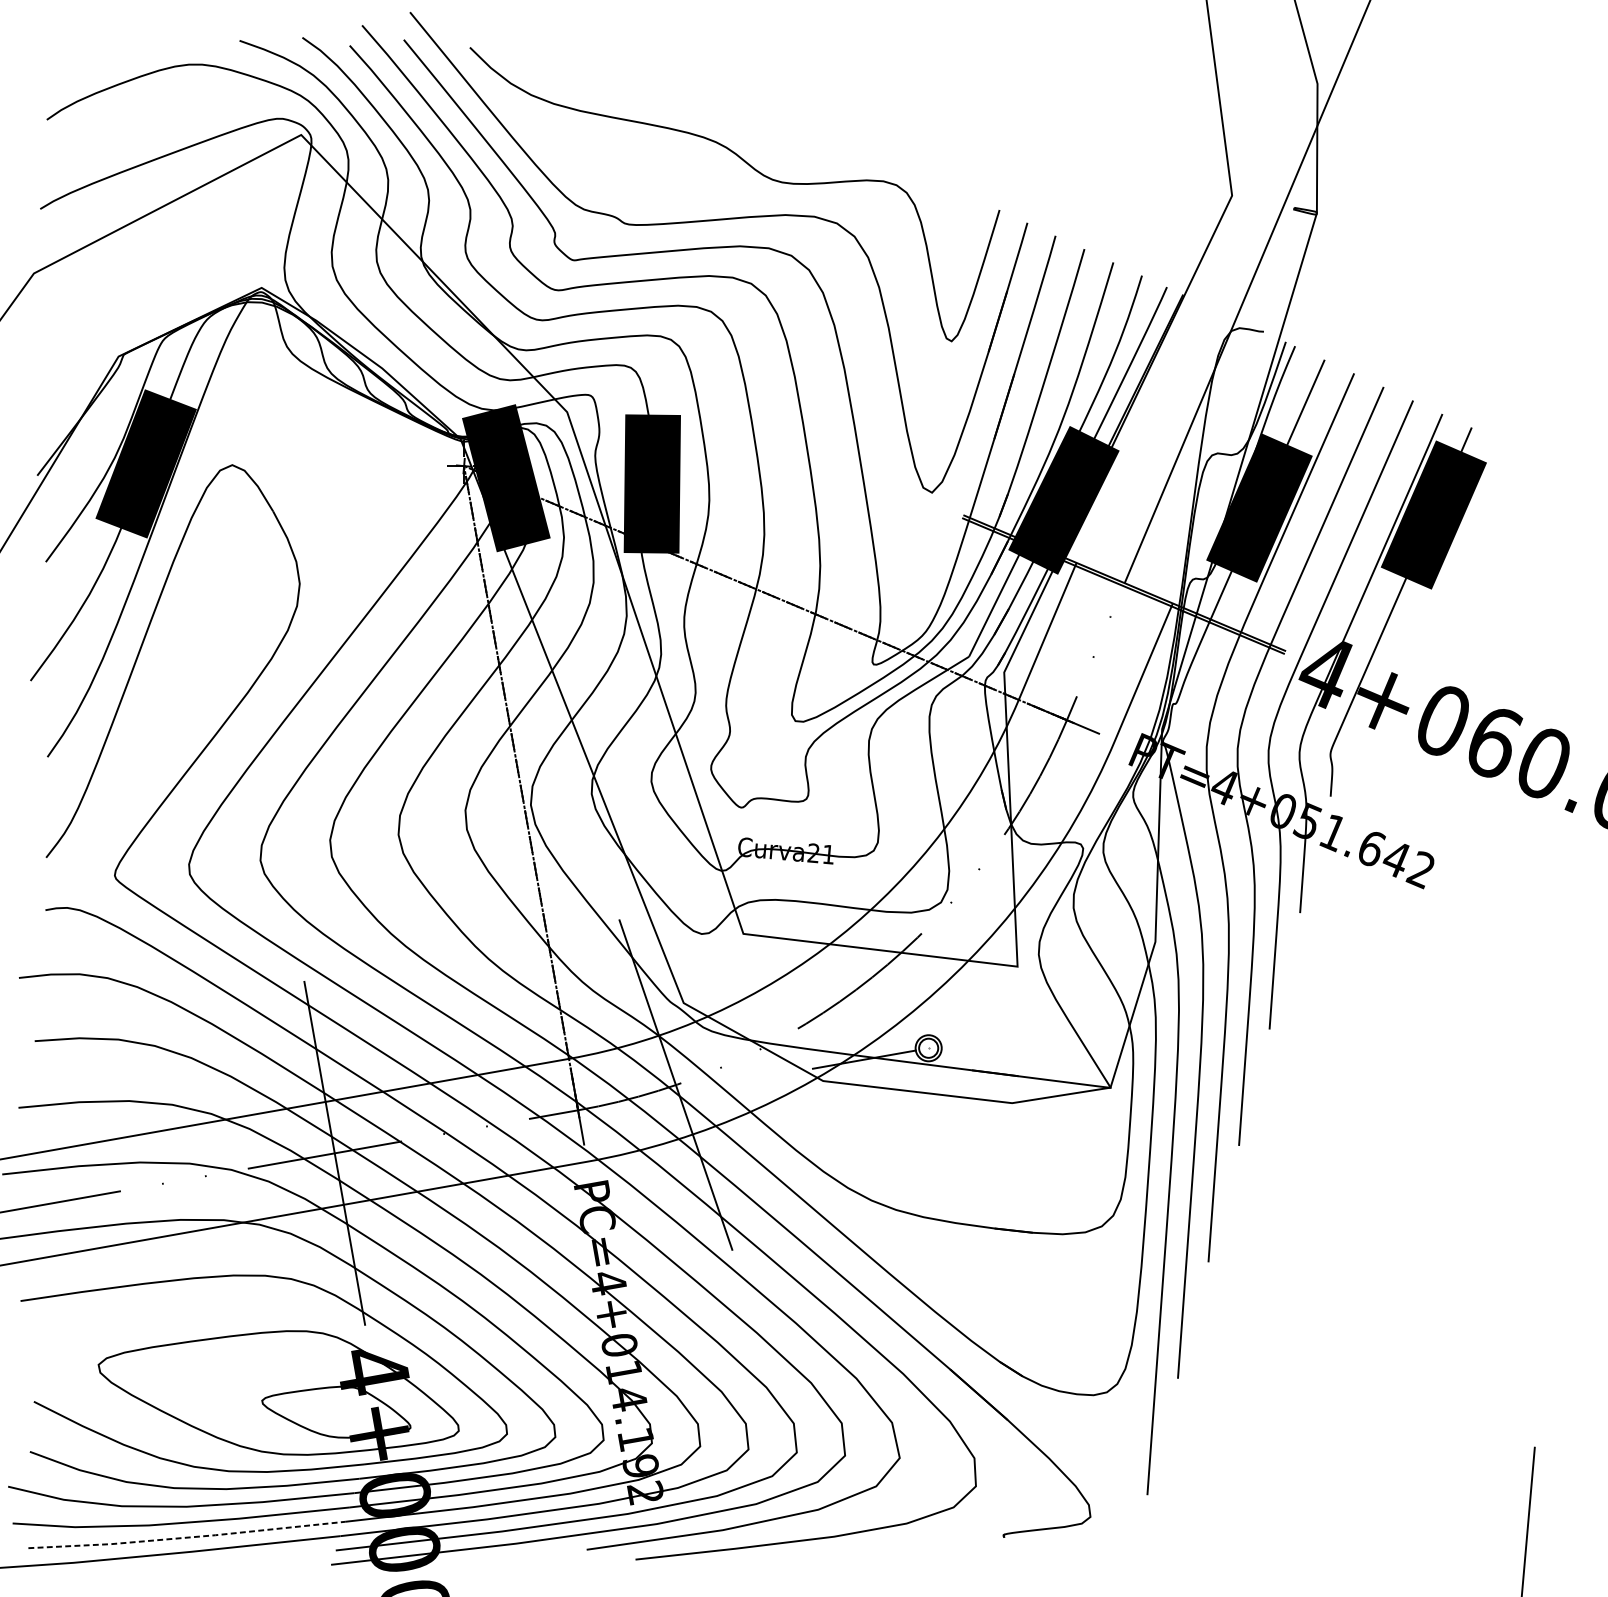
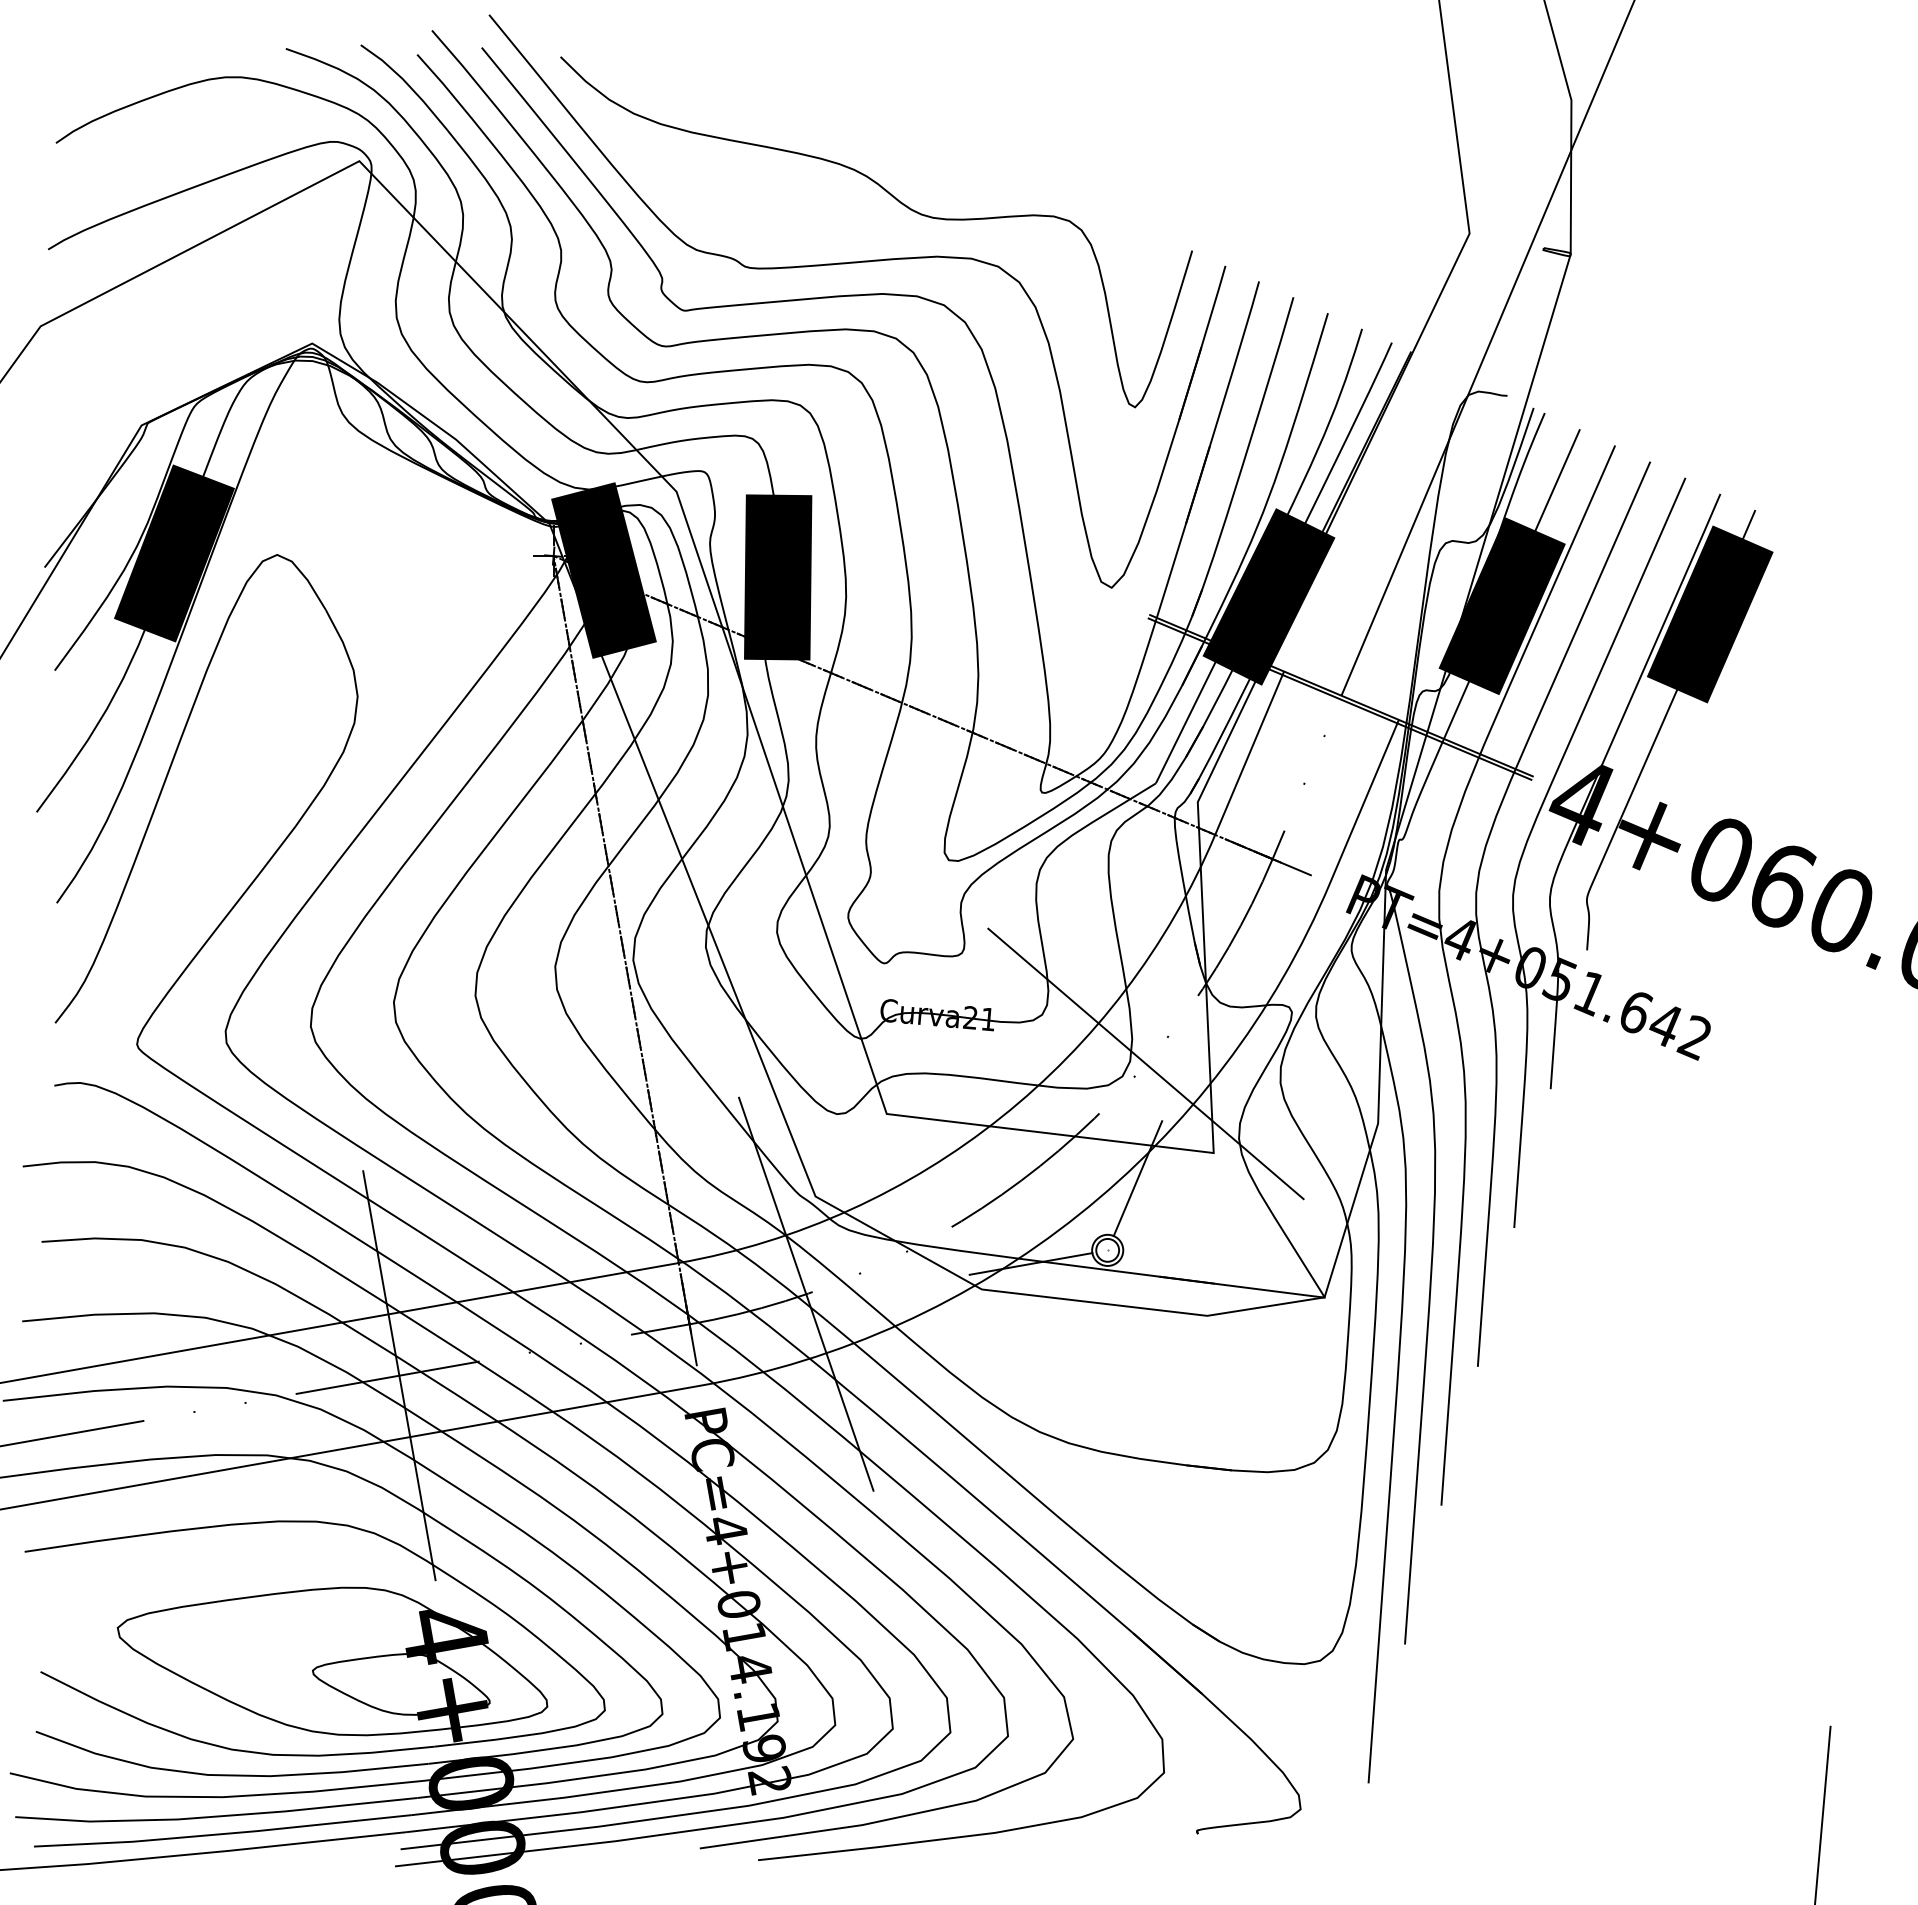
line: (960, 891) -> (1145, 1063), added
line: (953, 988) -> (1137, 1178), added
line: (187, 1538) -> (223, 1834), dashed -> solid

